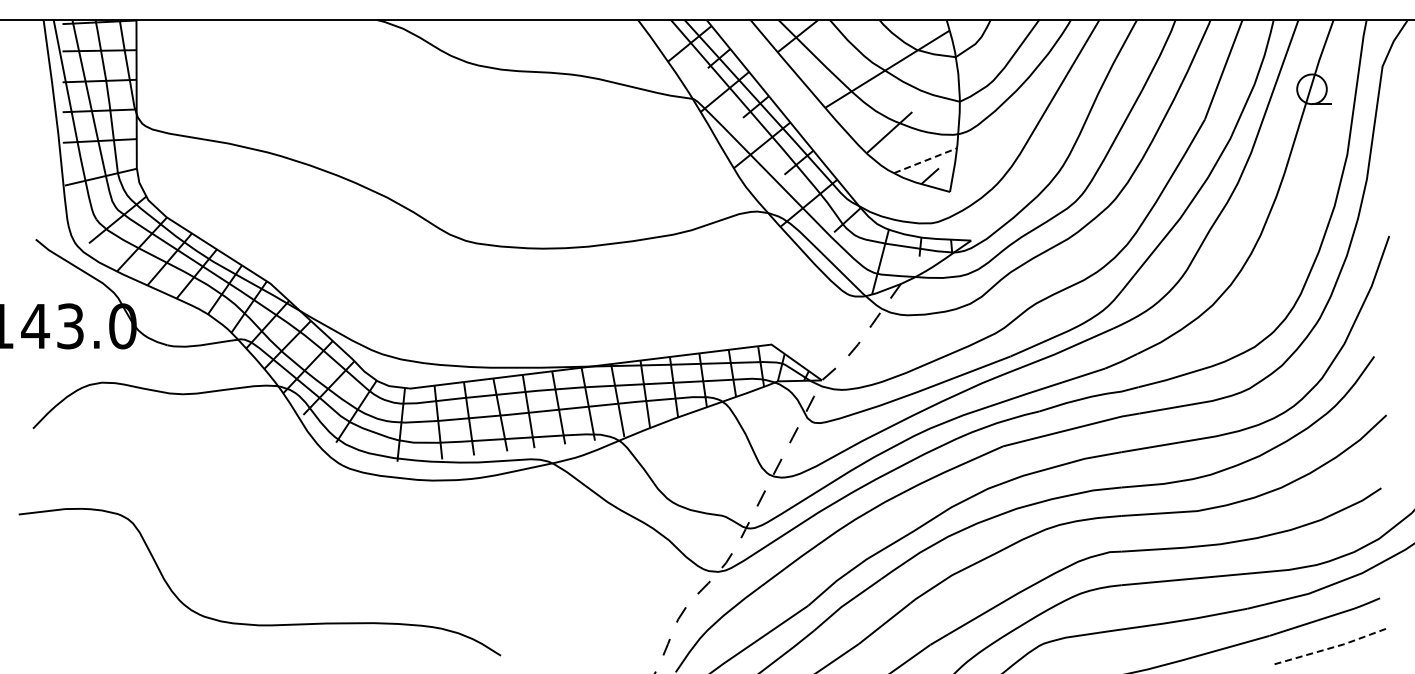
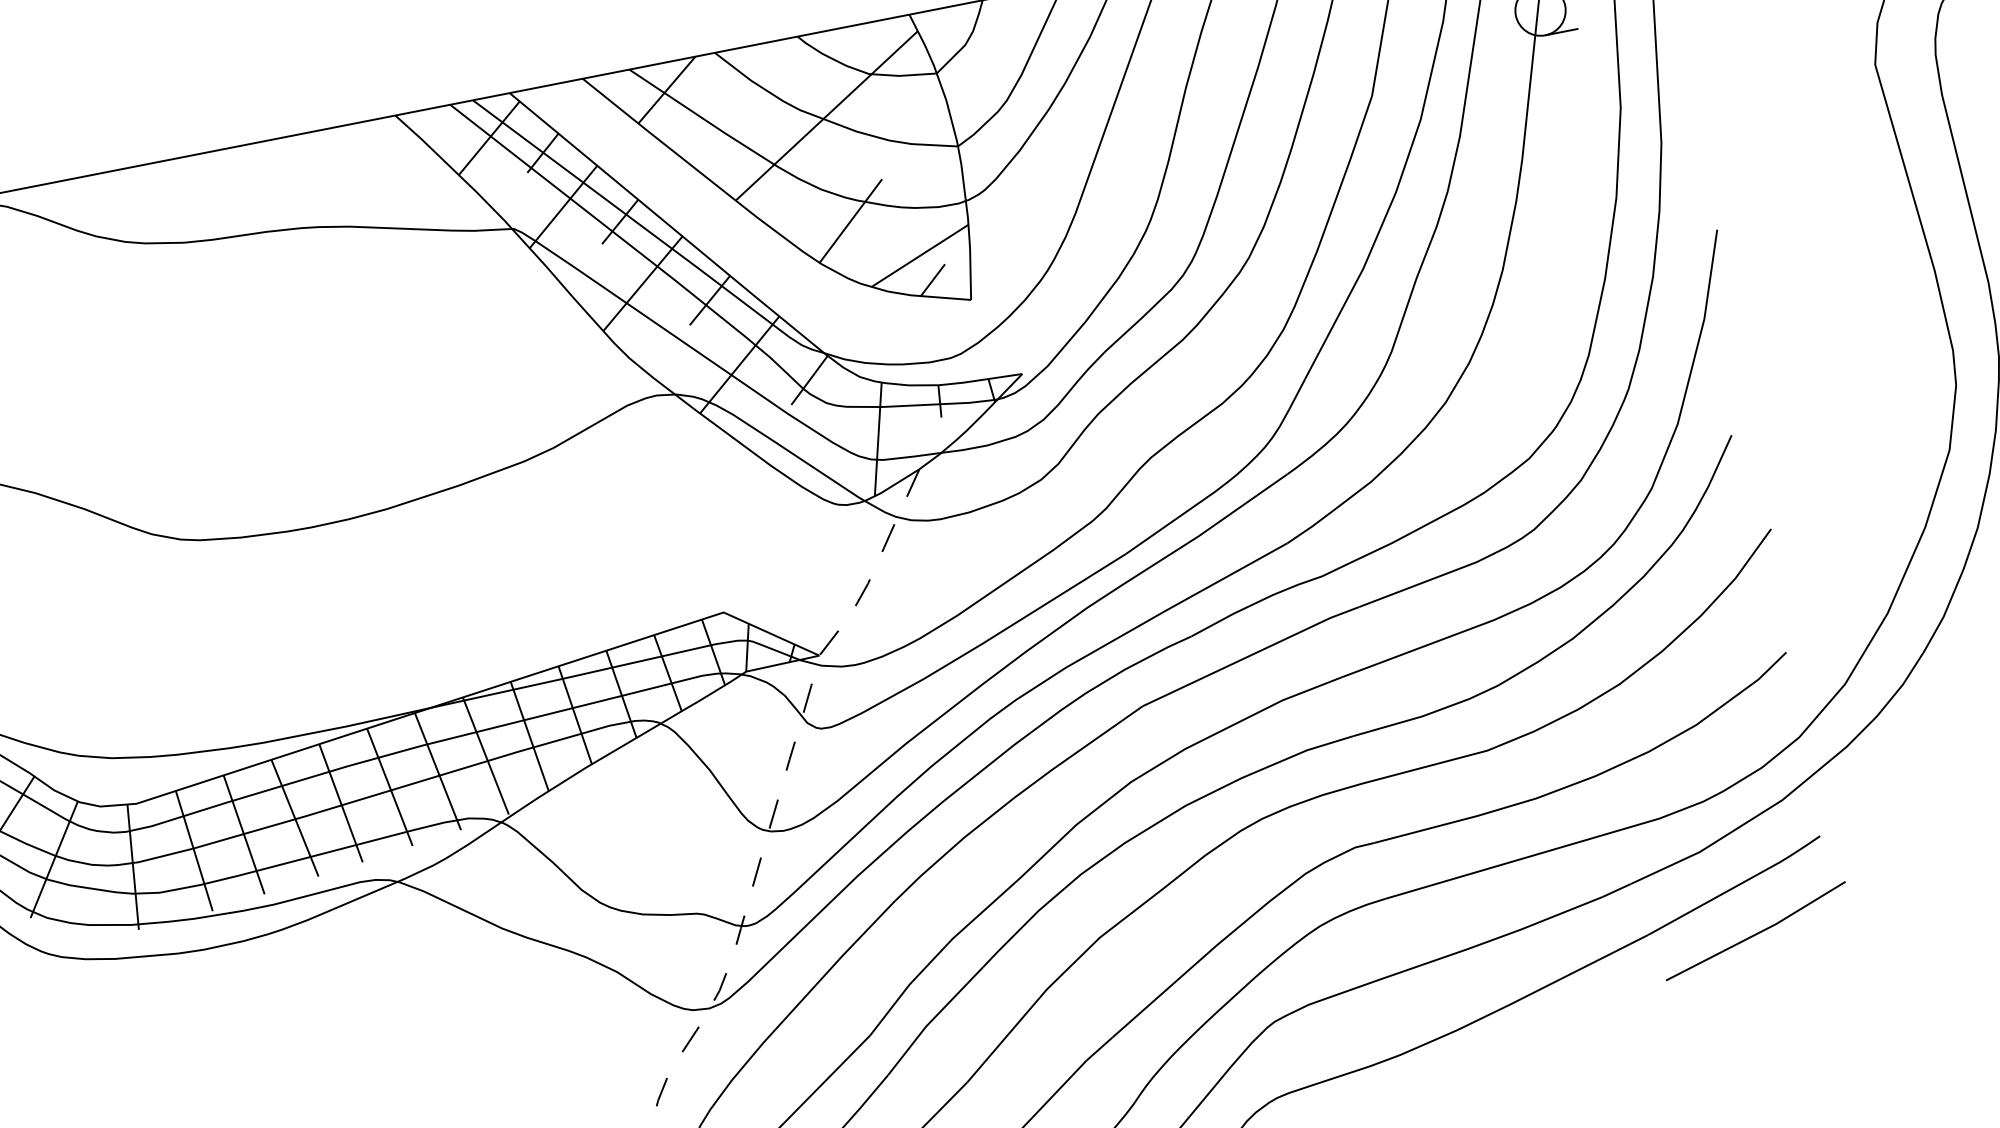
line: (925, 160) -> (919, 255), dashed -> solid
line: (1333, 647) -> (1758, 933), dashed -> solid

